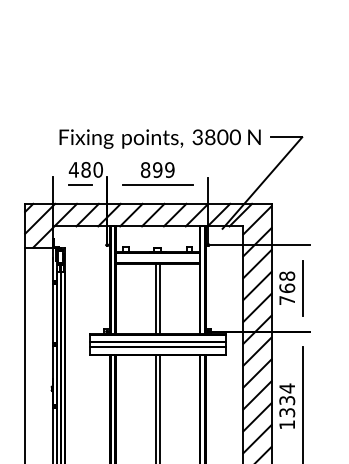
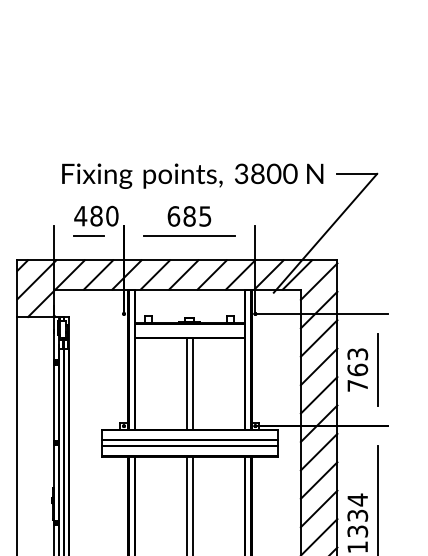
text: (157, 169) -> (189, 215), 899 -> 685
text: (287, 275) -> (358, 353), 768 -> 763

